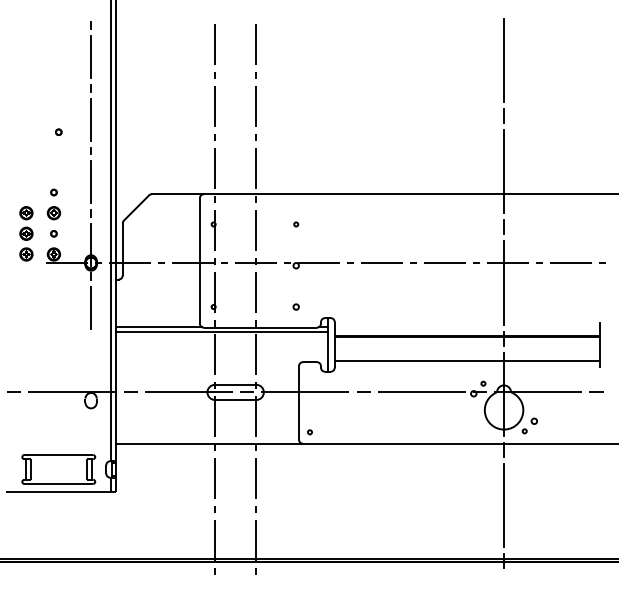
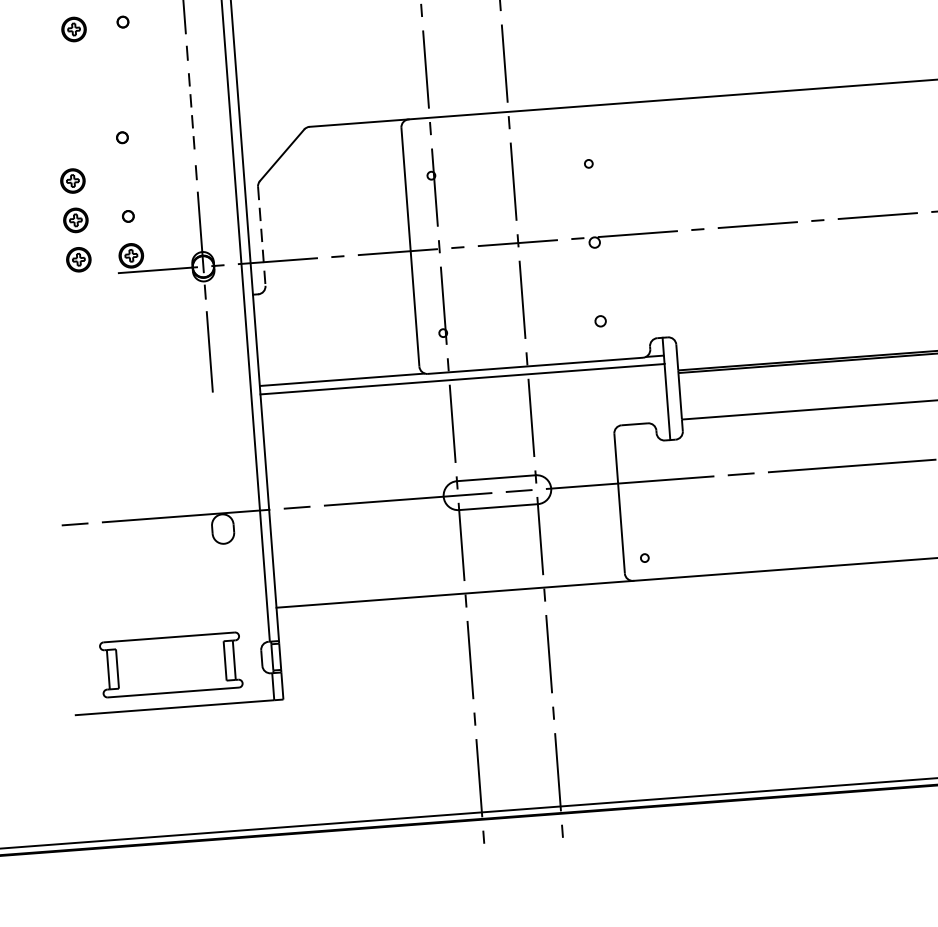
line: (91, 182) -> (192, 113), solid -> dashed
part: (53, 213) -> (73, 30), moved
line: (122, 249) -> (261, 236), solid -> dashed

